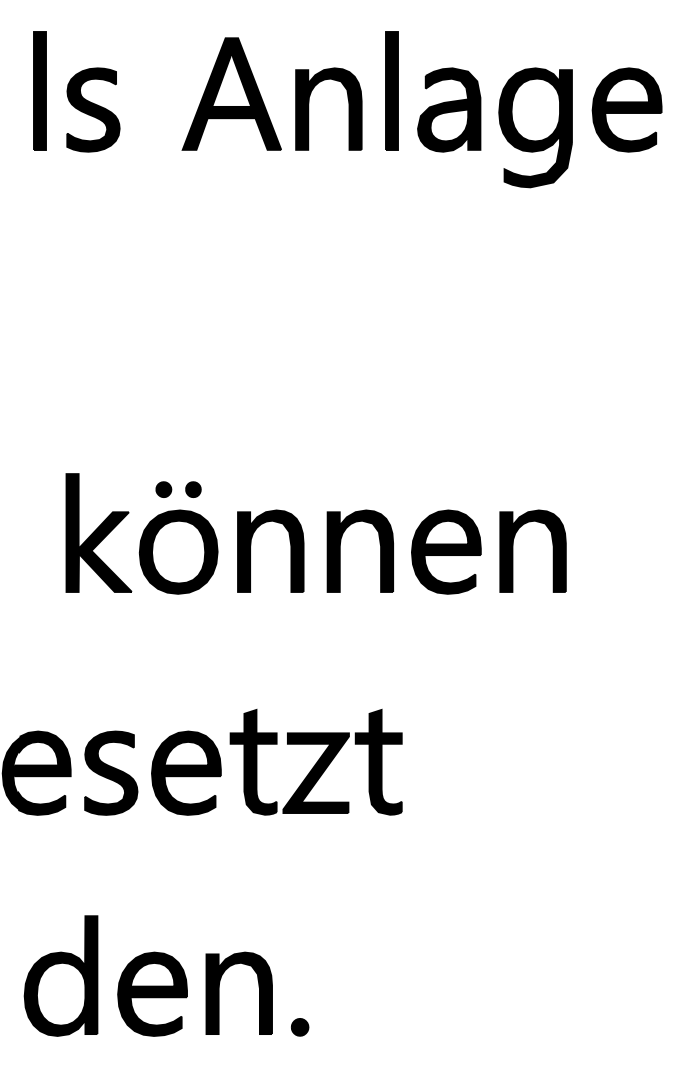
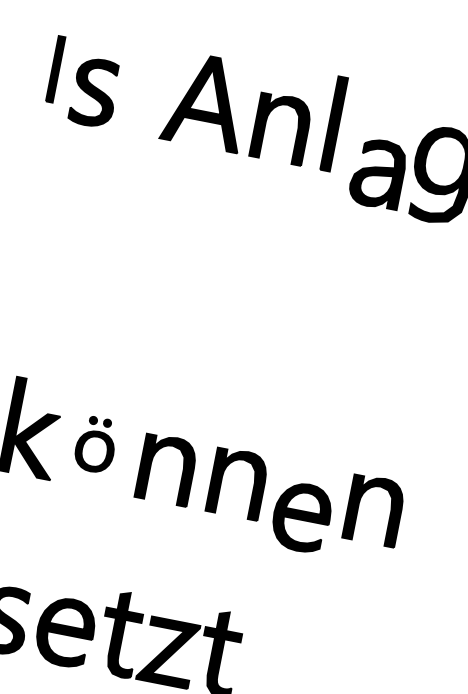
part: (39, 90) -> (55, 68), size x0.7
part: (449, 109) -> (378, 173), moved
part: (178, 537) -> (95, 444), size x0.6
part: (446, 551) -> (301, 516), moved

